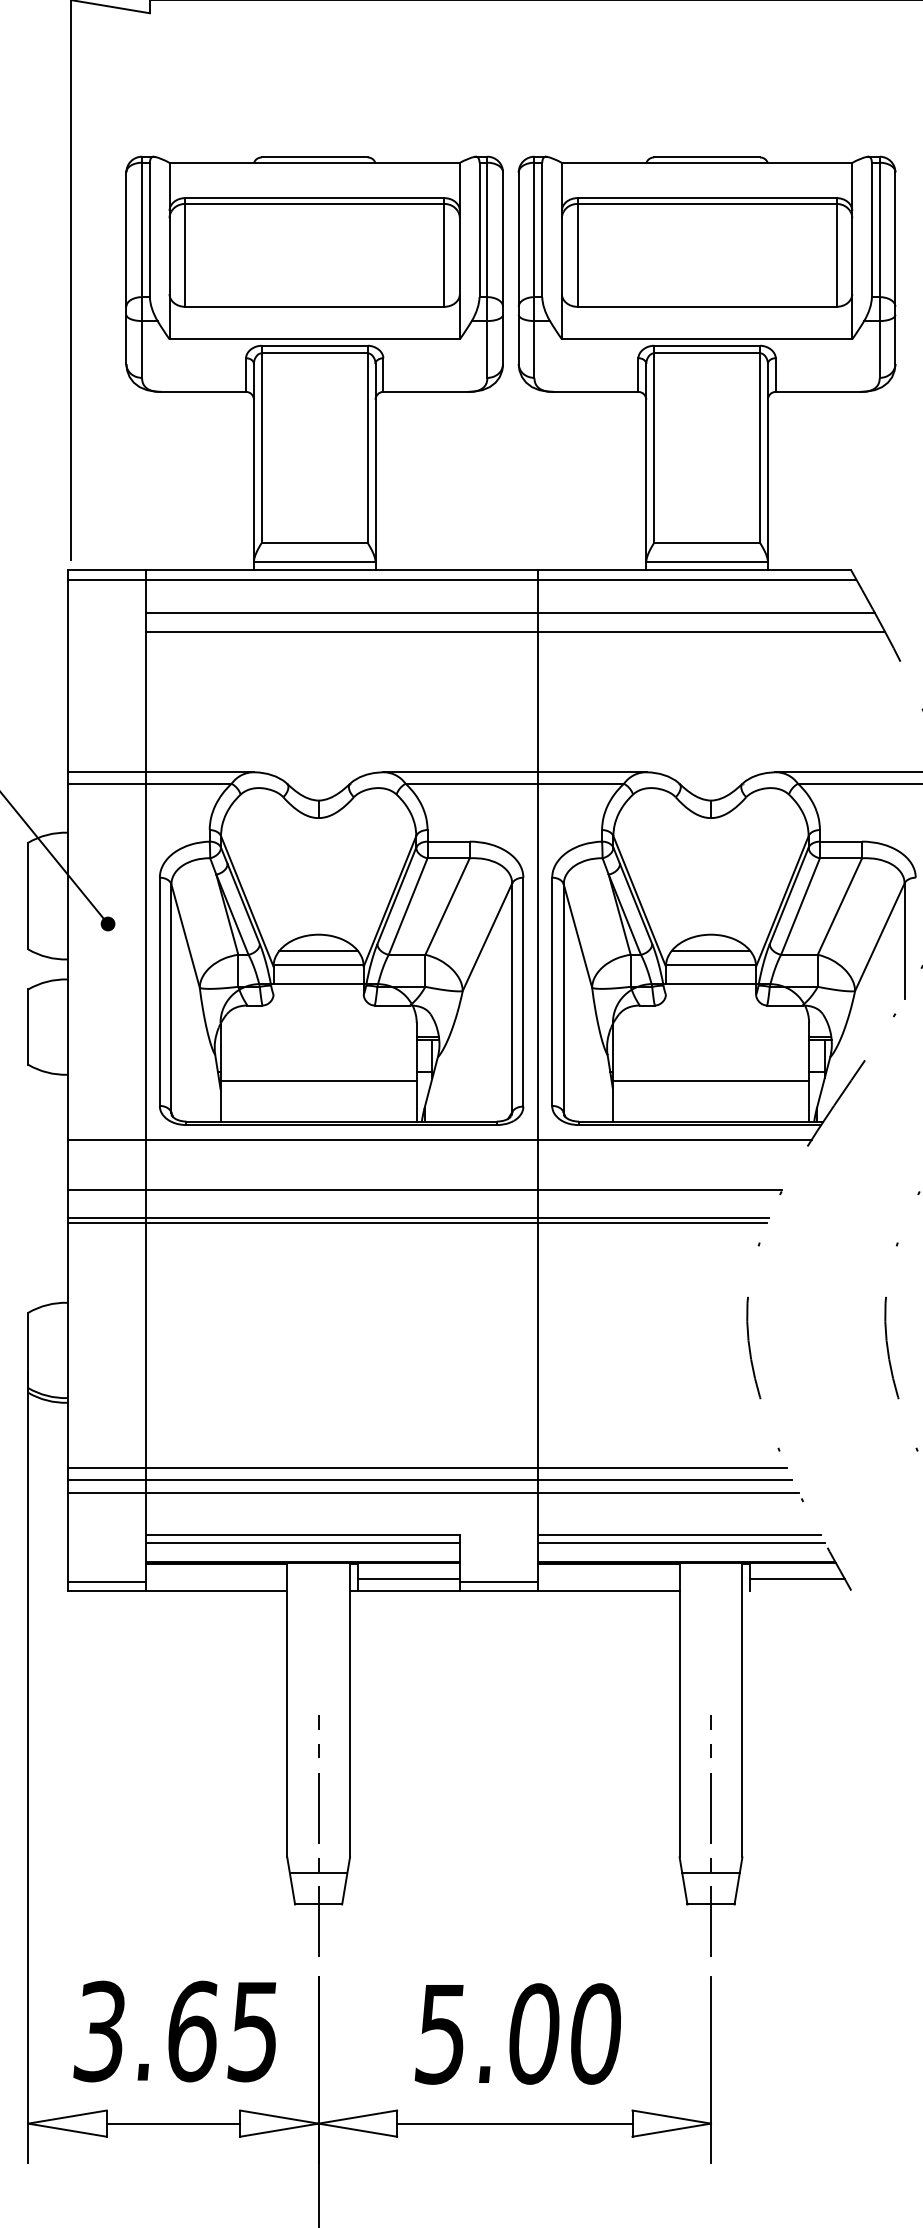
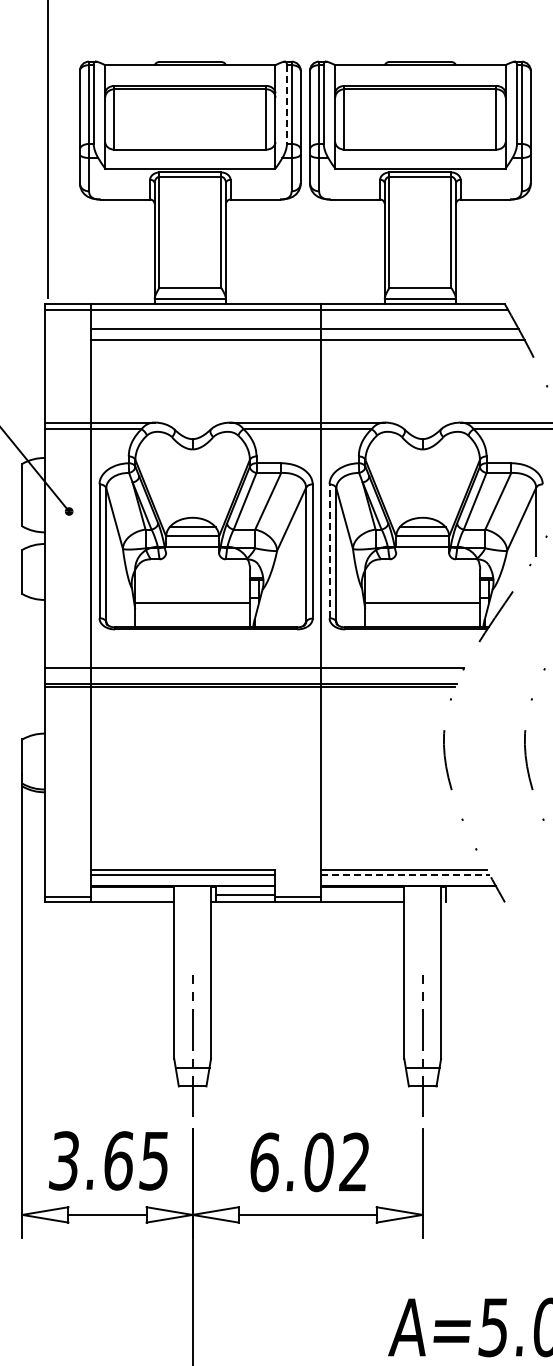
line: (478, 231) -> (286, 105), solid -> dashed
line: (552, 992) -> (329, 551), solid -> dashed
line: (439, 1138) -> (263, 637), removed
line: (427, 1468) -> (256, 830), removed
line: (429, 1479) -> (257, 837), removed
line: (432, 1493) -> (259, 845), removed
line: (683, 1543) -> (406, 874), solid -> dashed
line: (797, 1578) -> (473, 895), removed
text: (517, 2034) -> (309, 1162), 5.00 -> 6.02

